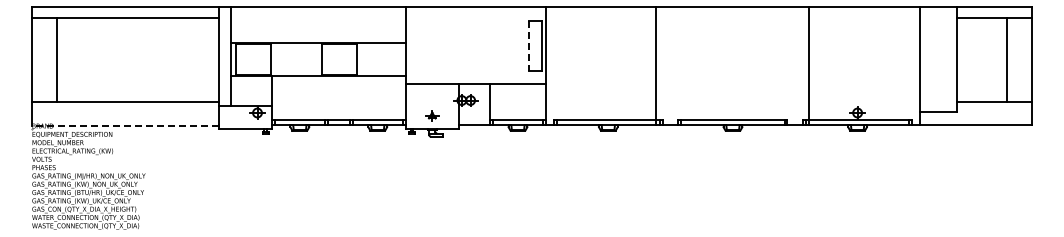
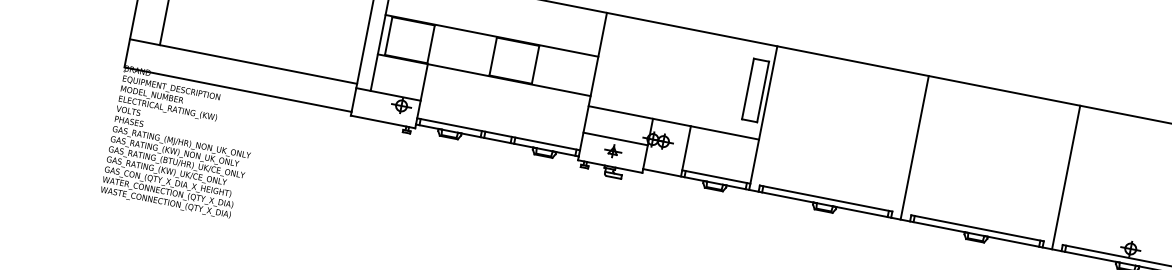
line: (529, 45) -> (748, 88), dashed -> solid
line: (655, 66) -> (914, 147), moved
line: (809, 66) -> (1066, 177), moved
line: (431, 105) -> (614, 138), added
line: (124, 125) -> (236, 89), dashed -> solid

